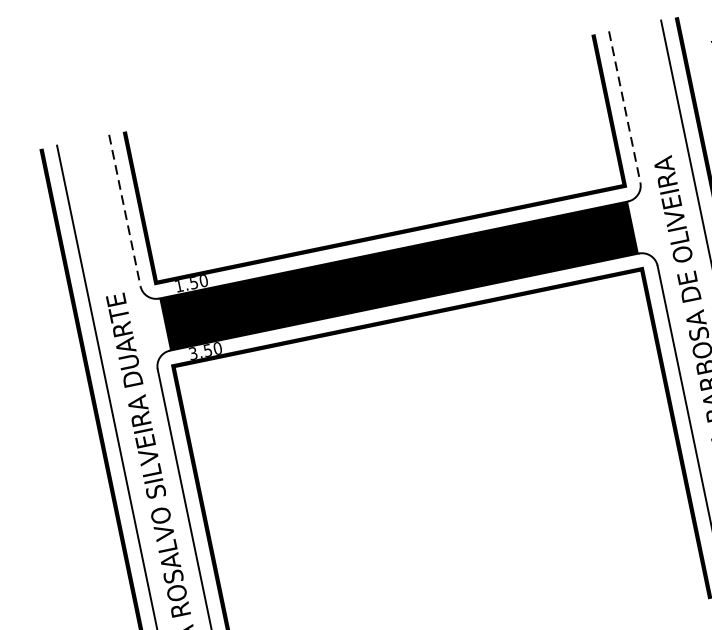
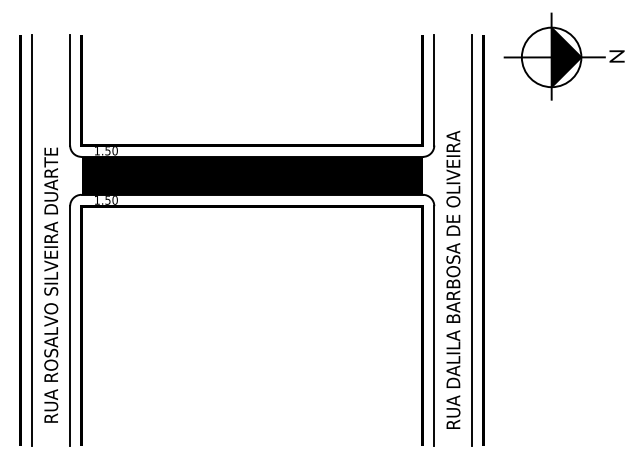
line: (624, 107) -> (434, 90), dashed -> solid
line: (125, 210) -> (70, 90), dashed -> solid
text: (192, 354) -> (96, 200), 3.50 -> 1.50

